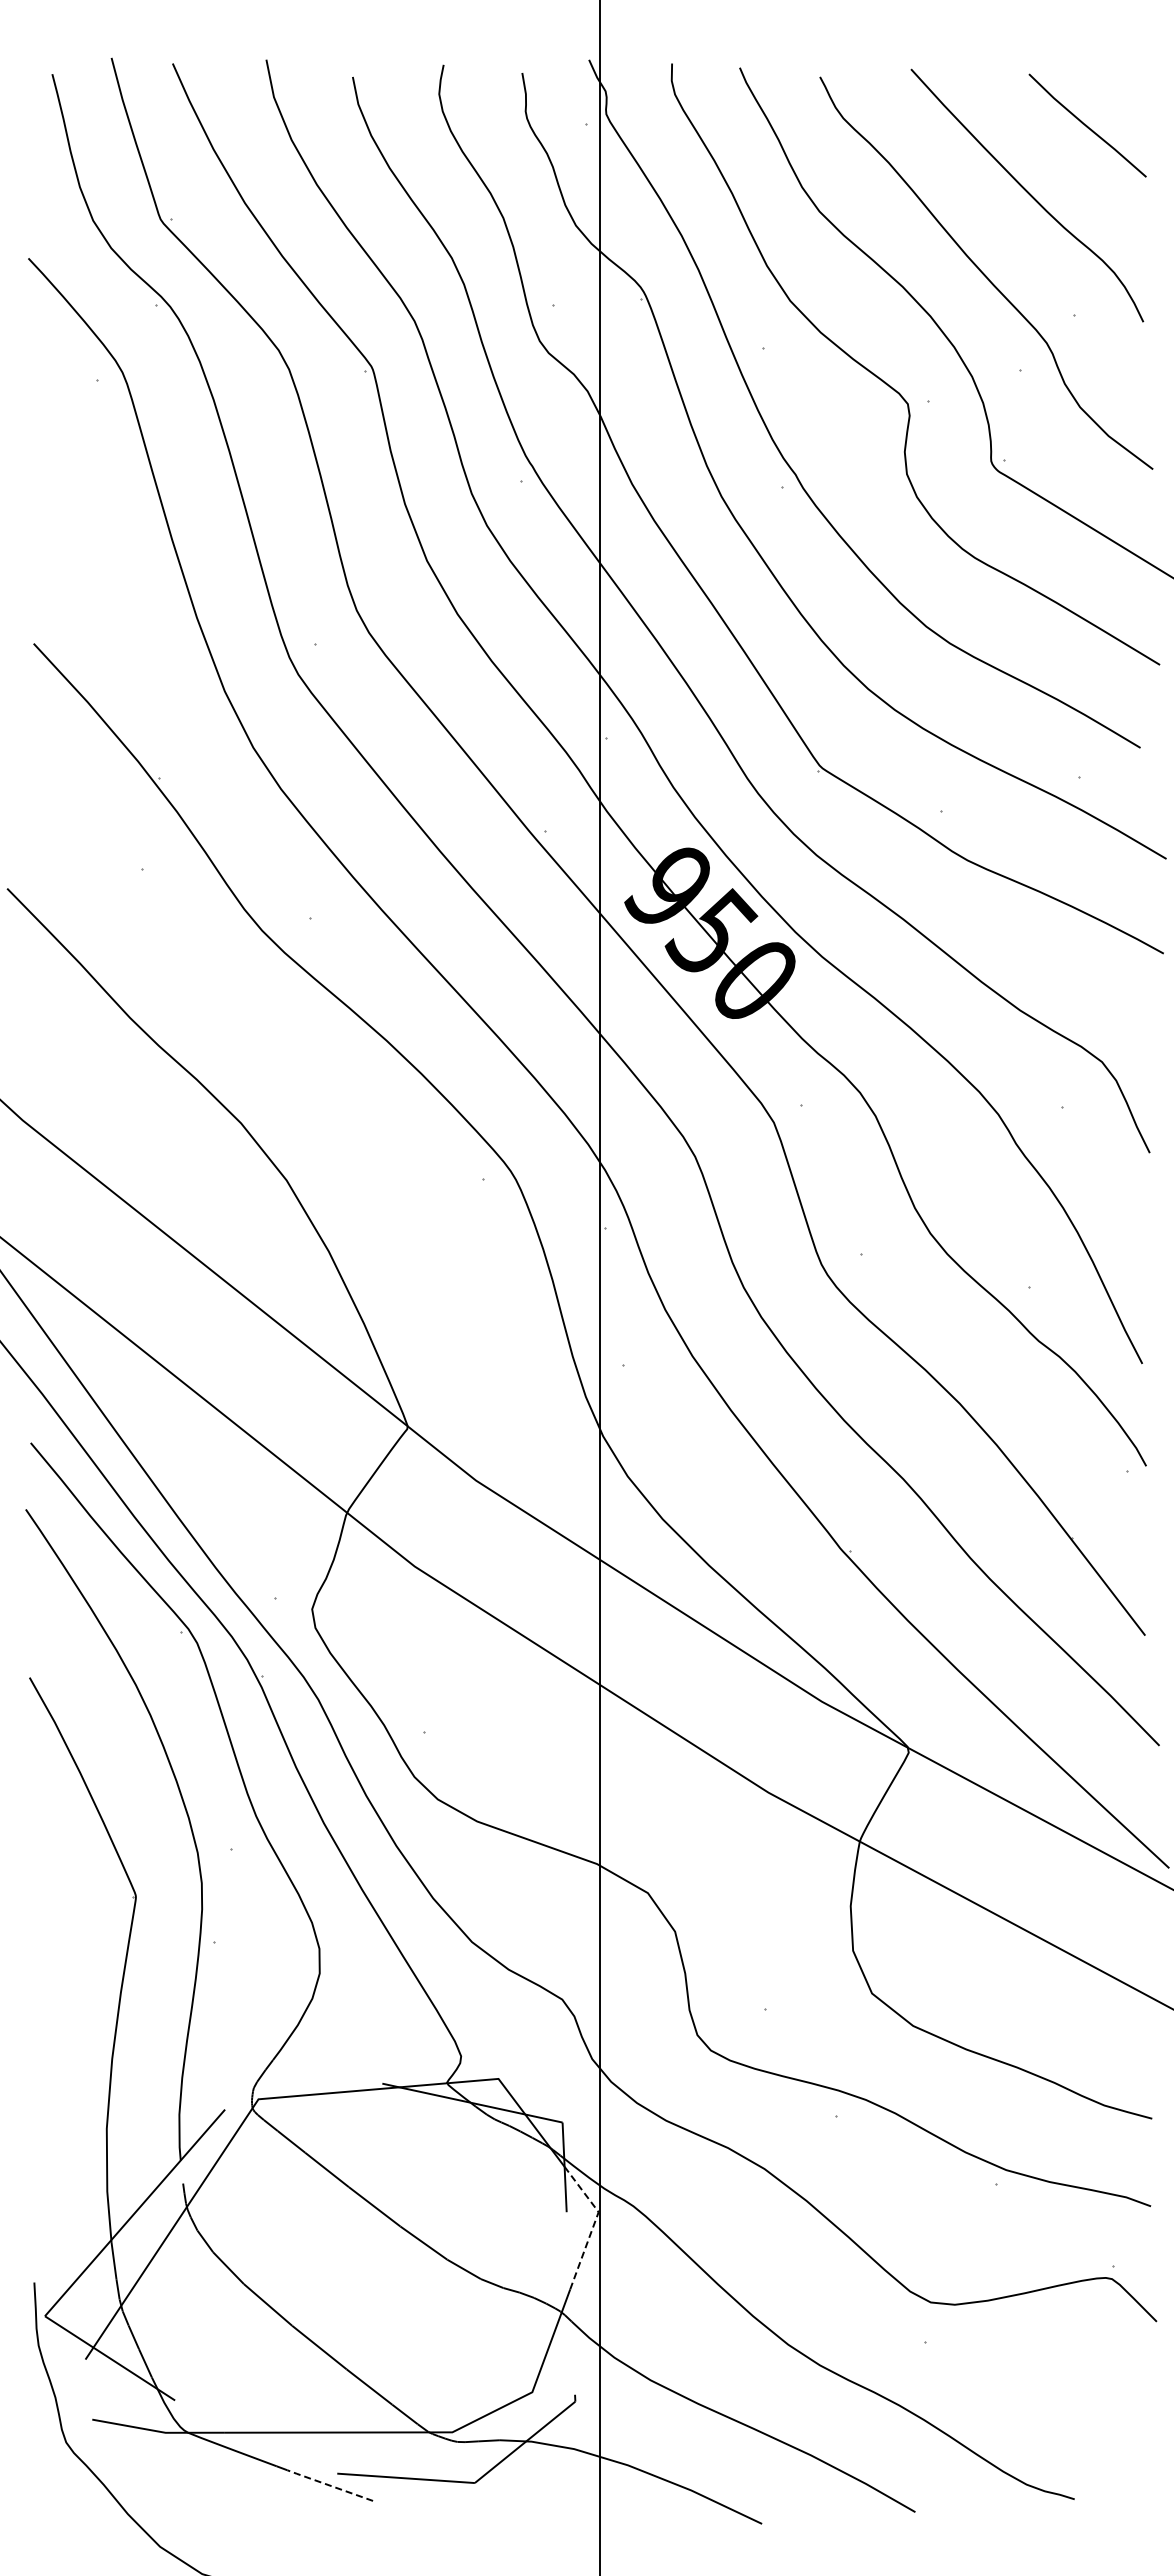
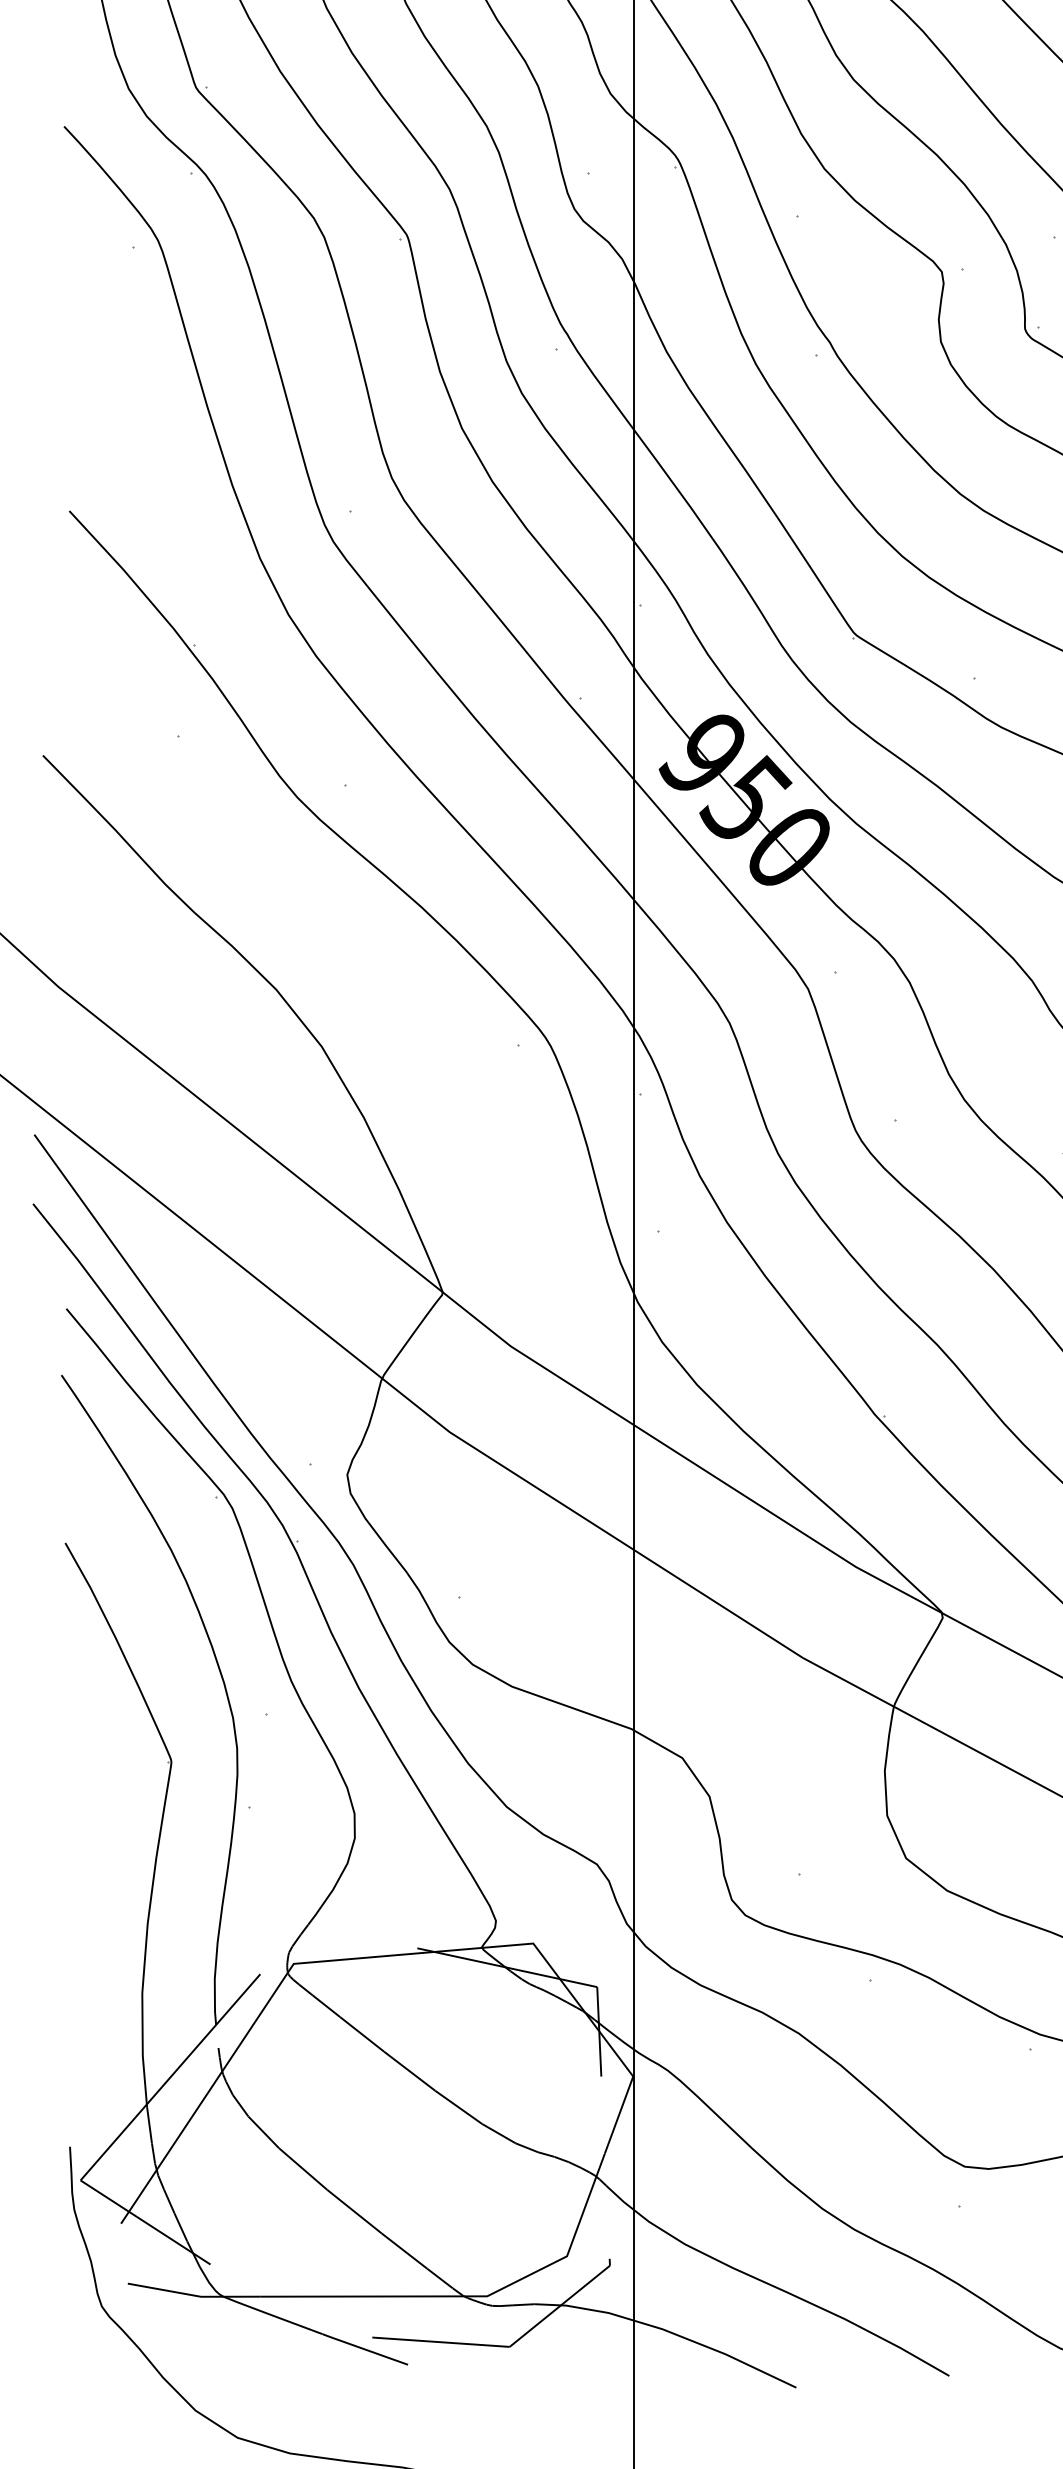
line: (594, 2224) -> (629, 2088), dashed -> solid
line: (328, 2485) -> (363, 2349), dashed -> solid

